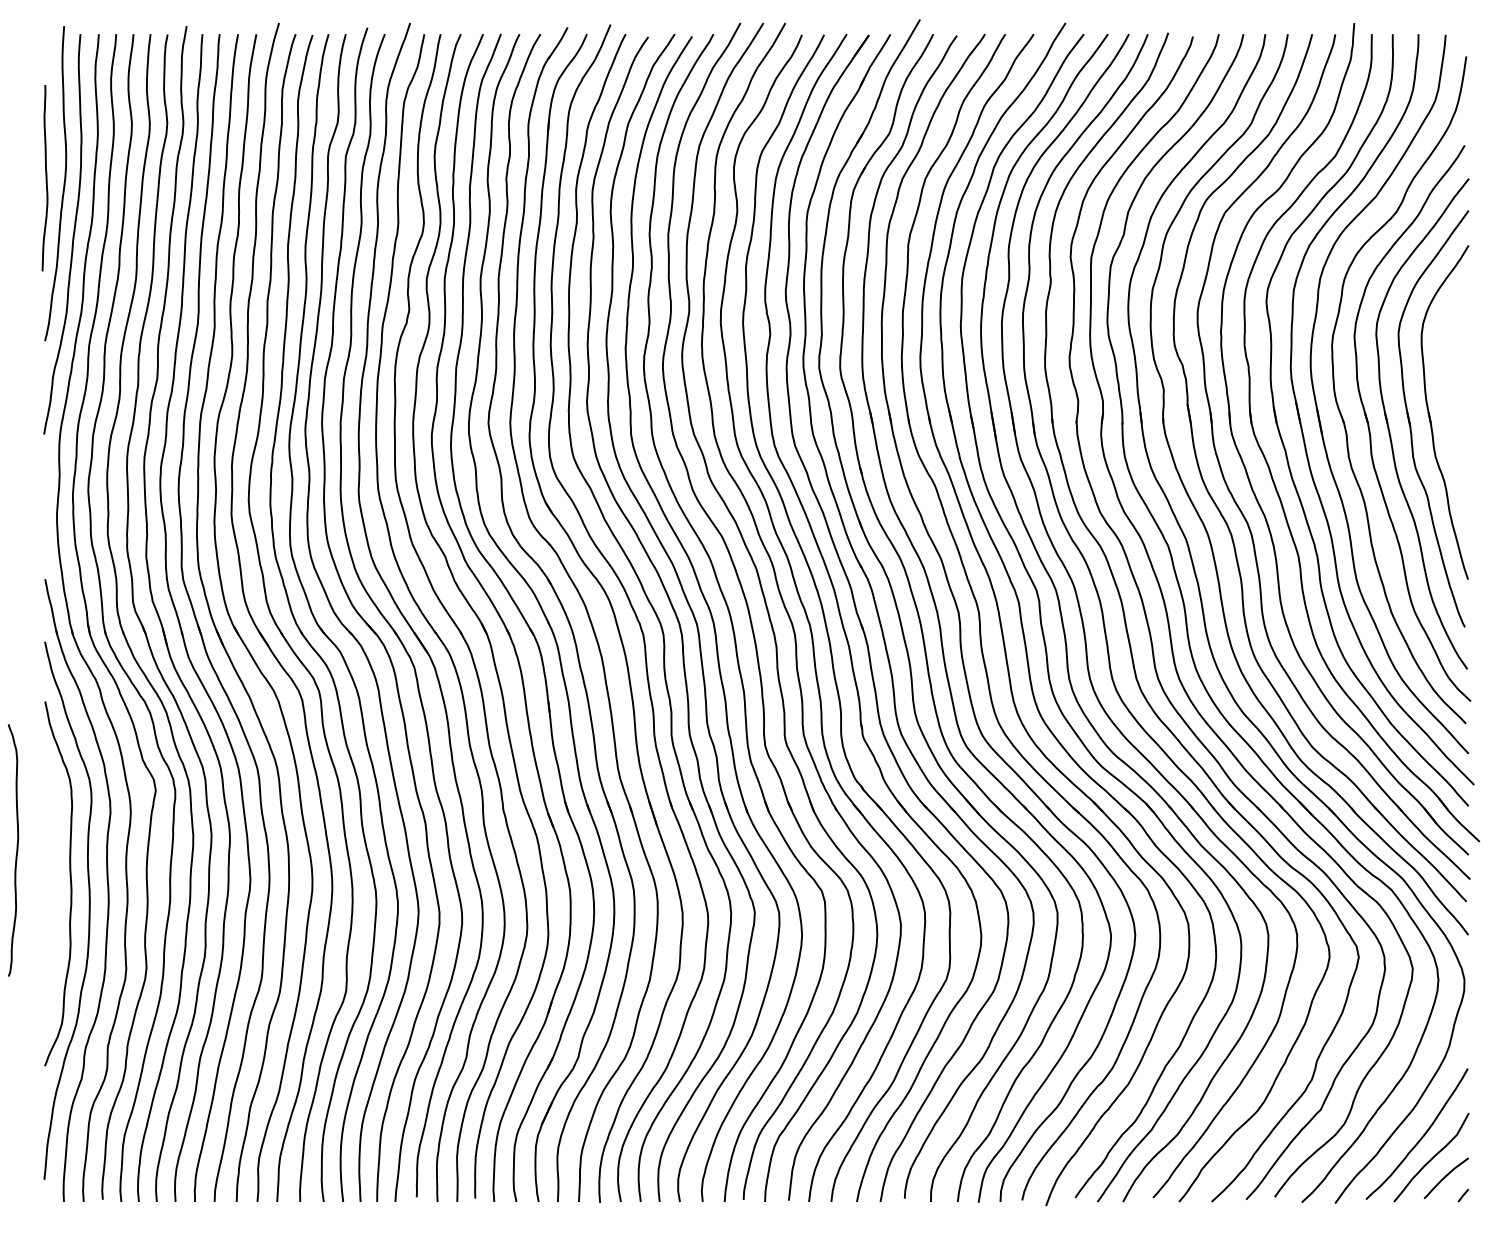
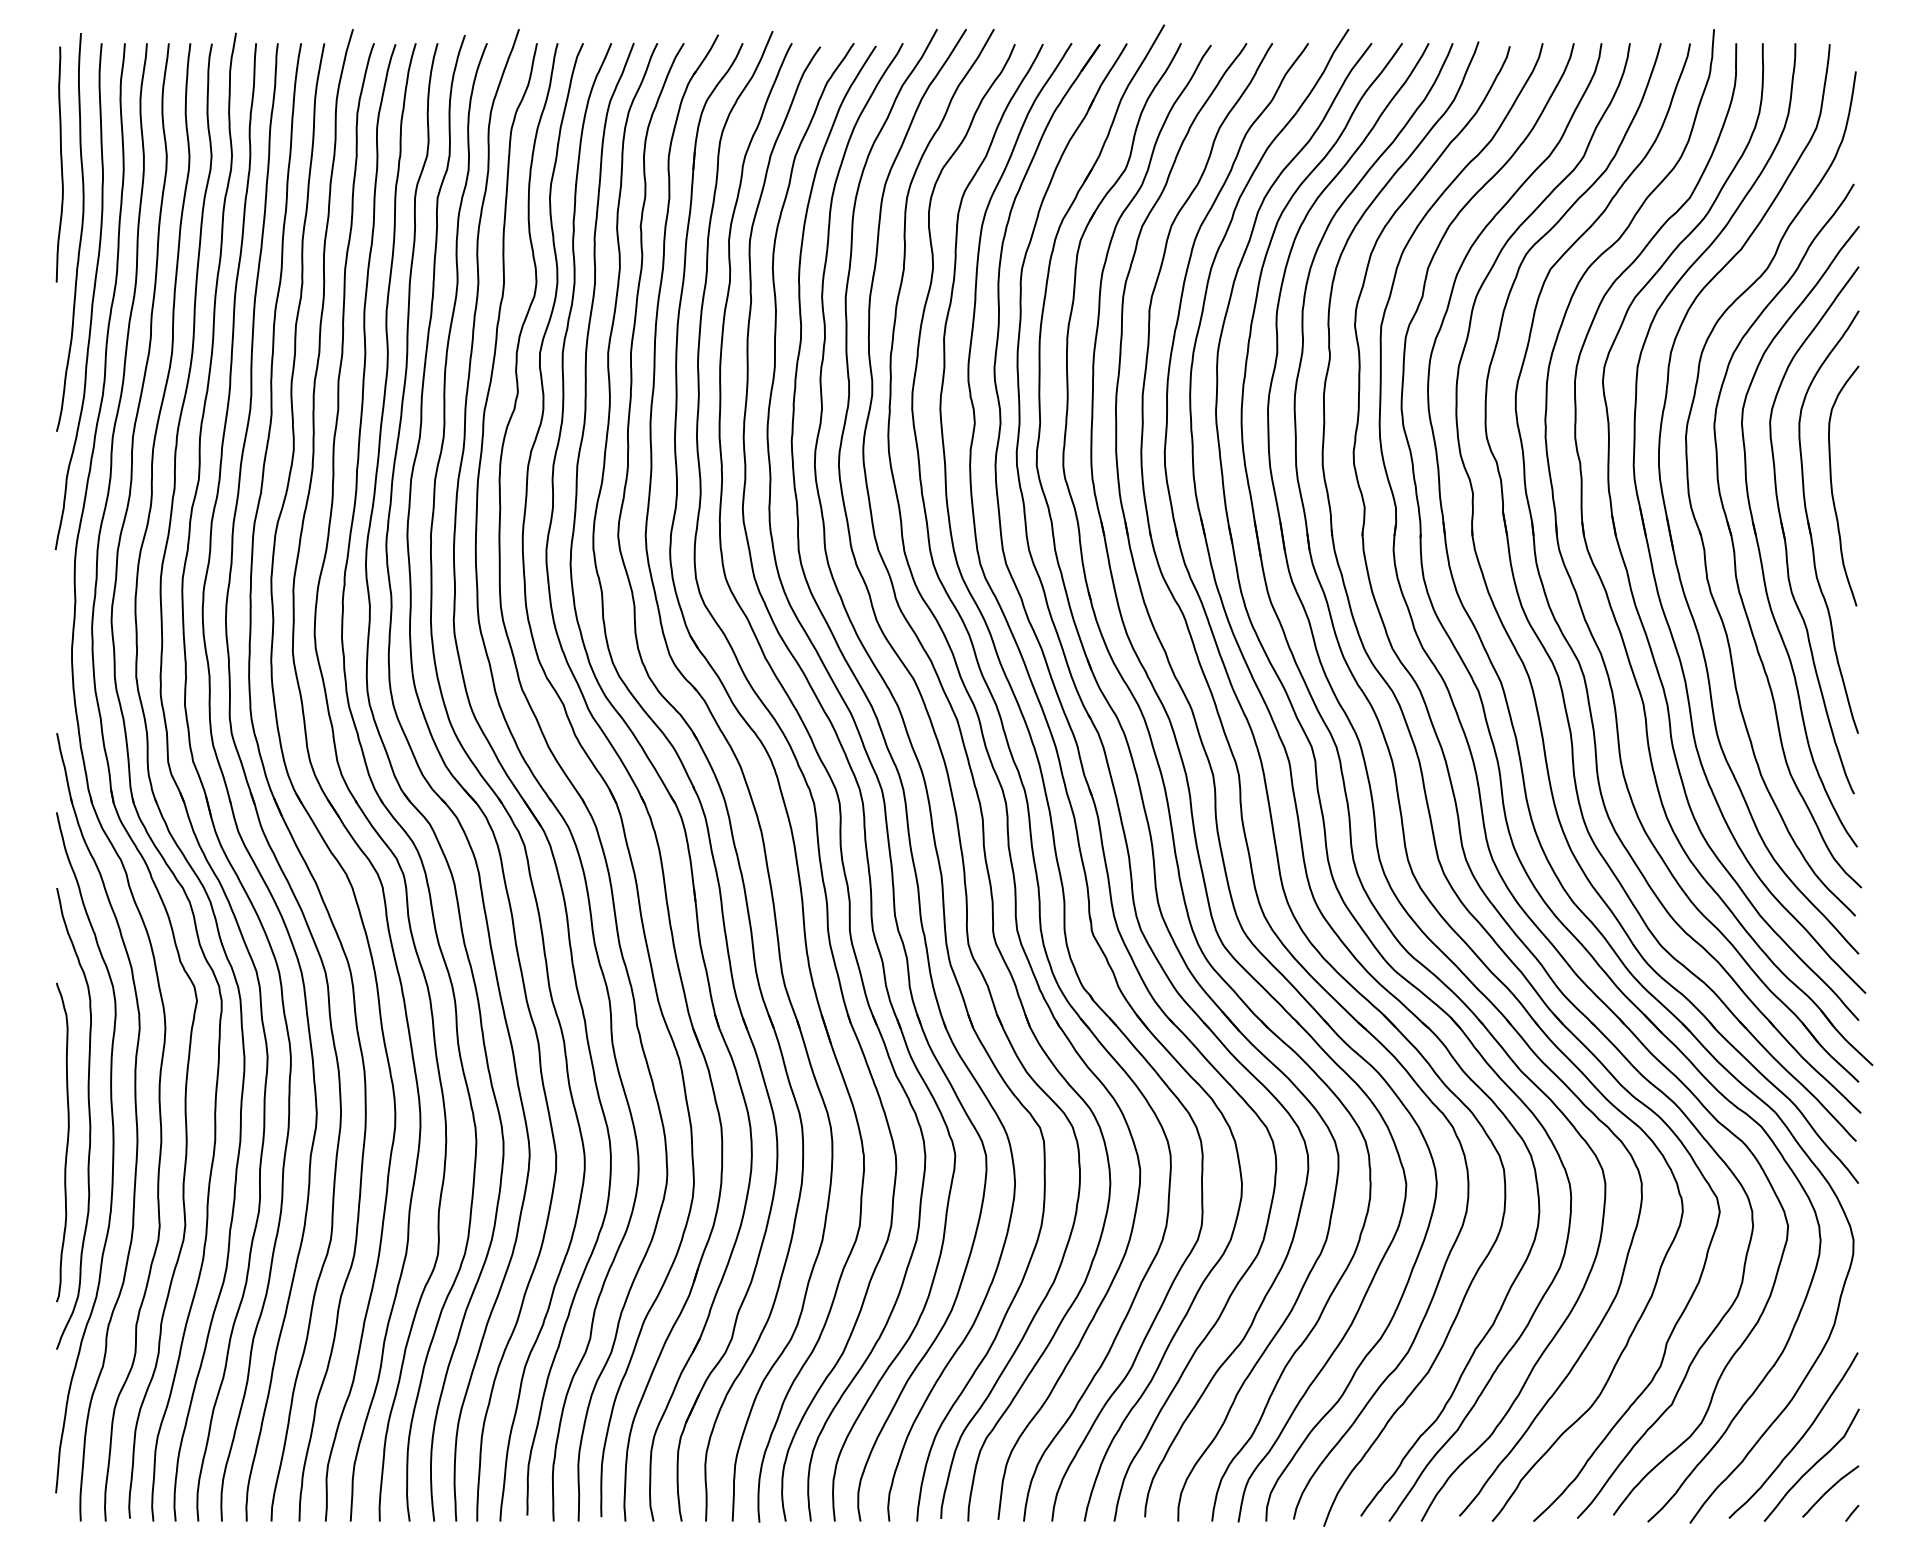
curve: (45, 178) -> (60, 164), moved
curve: (1447, 383) -> (1832, 485), added
curve: (16, 850) -> (66, 1142), moved

